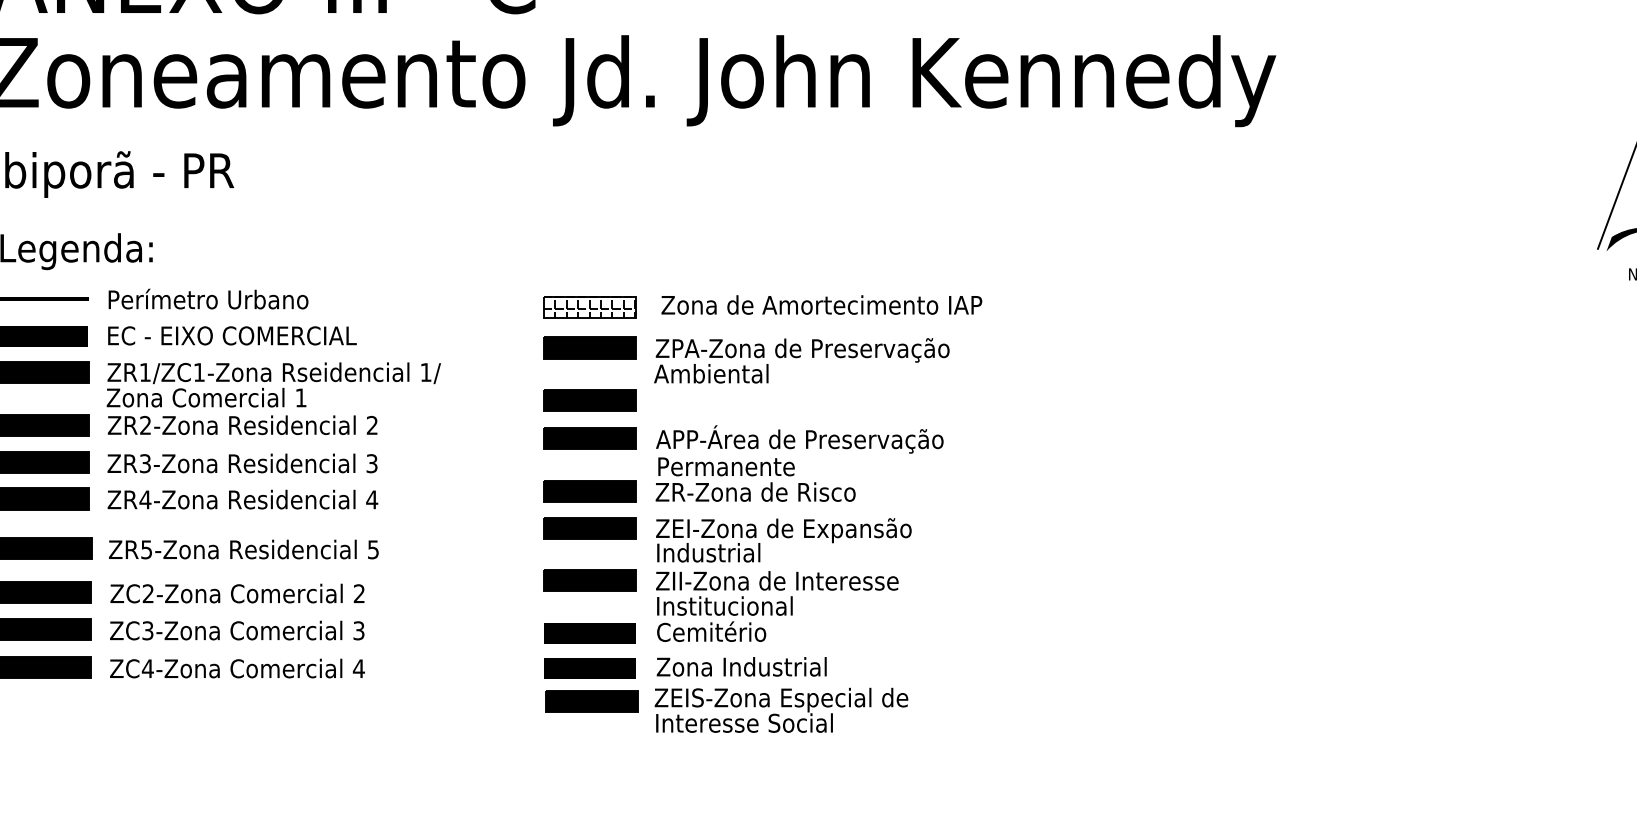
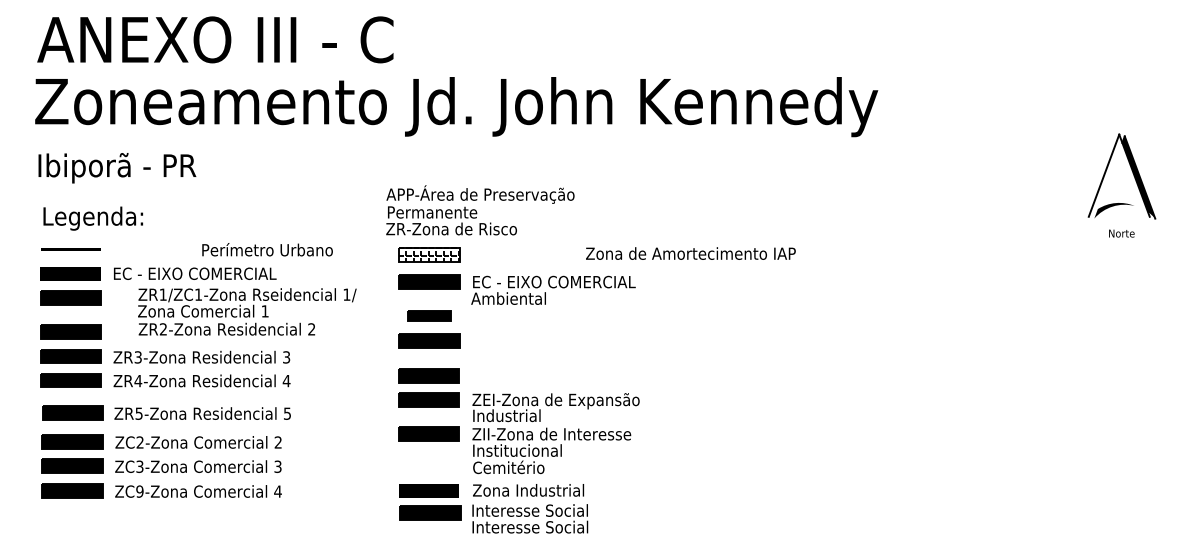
text: (208, 298) -> (267, 249), moved
text: (821, 304) -> (690, 253), moved
text: (802, 350) -> (568, 283), ZPA-Zona de Preservação -> EC - EIXO COMERCIAL
text: (274, 398) -> (247, 311), moved
part: (590, 399) -> (429, 315), size x0.7
text: (799, 463) -> (480, 210), moved
fill: (588, 633) -> (428, 468), removed
text: (147, 668) -> (139, 491), ZC4-Zona -> ZC9-Zona
text: (781, 700) -> (554, 512), ZEIS-Zona Especial de -> Interesse Social

